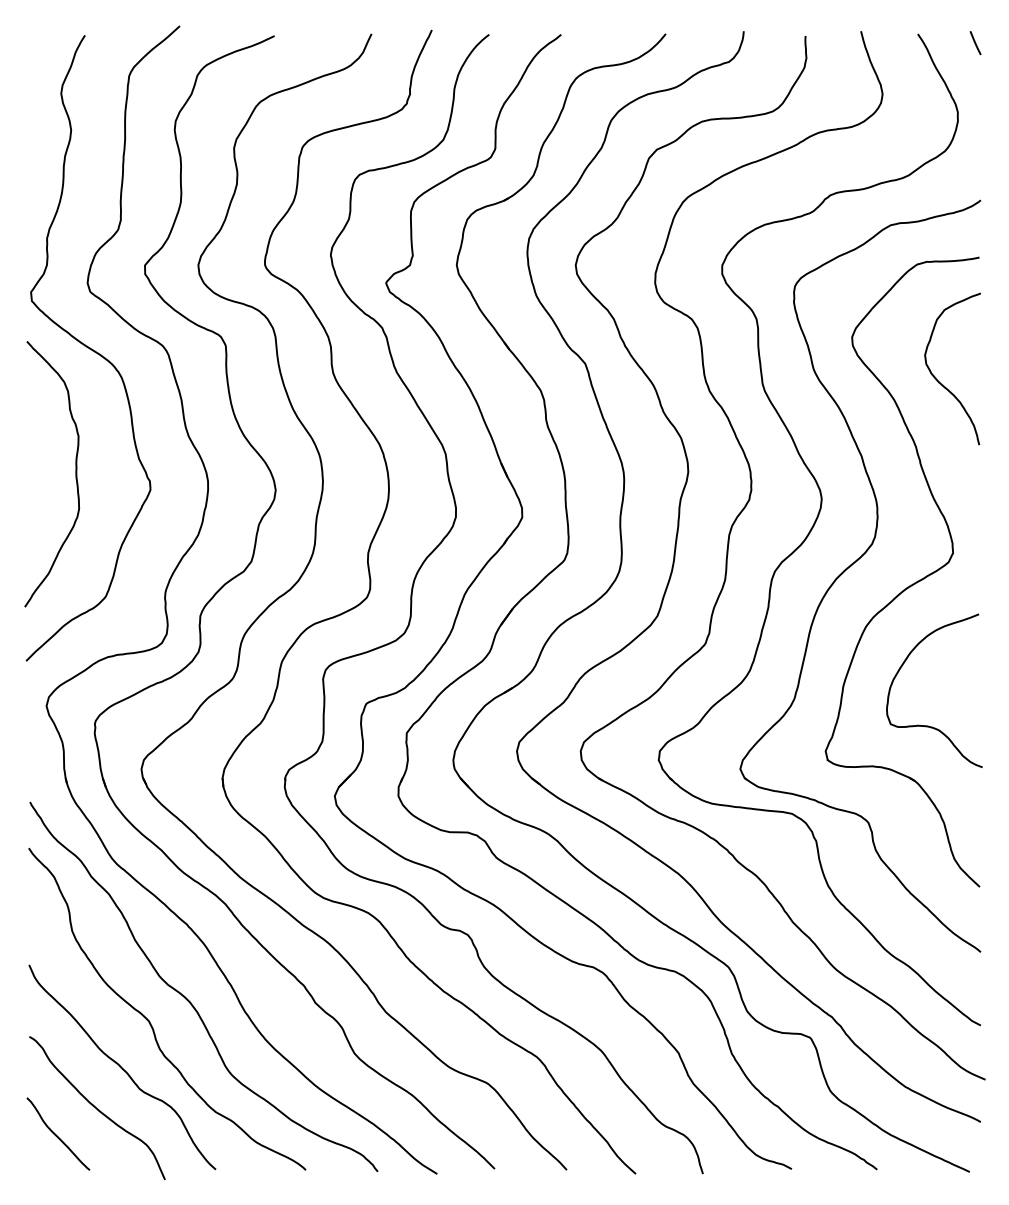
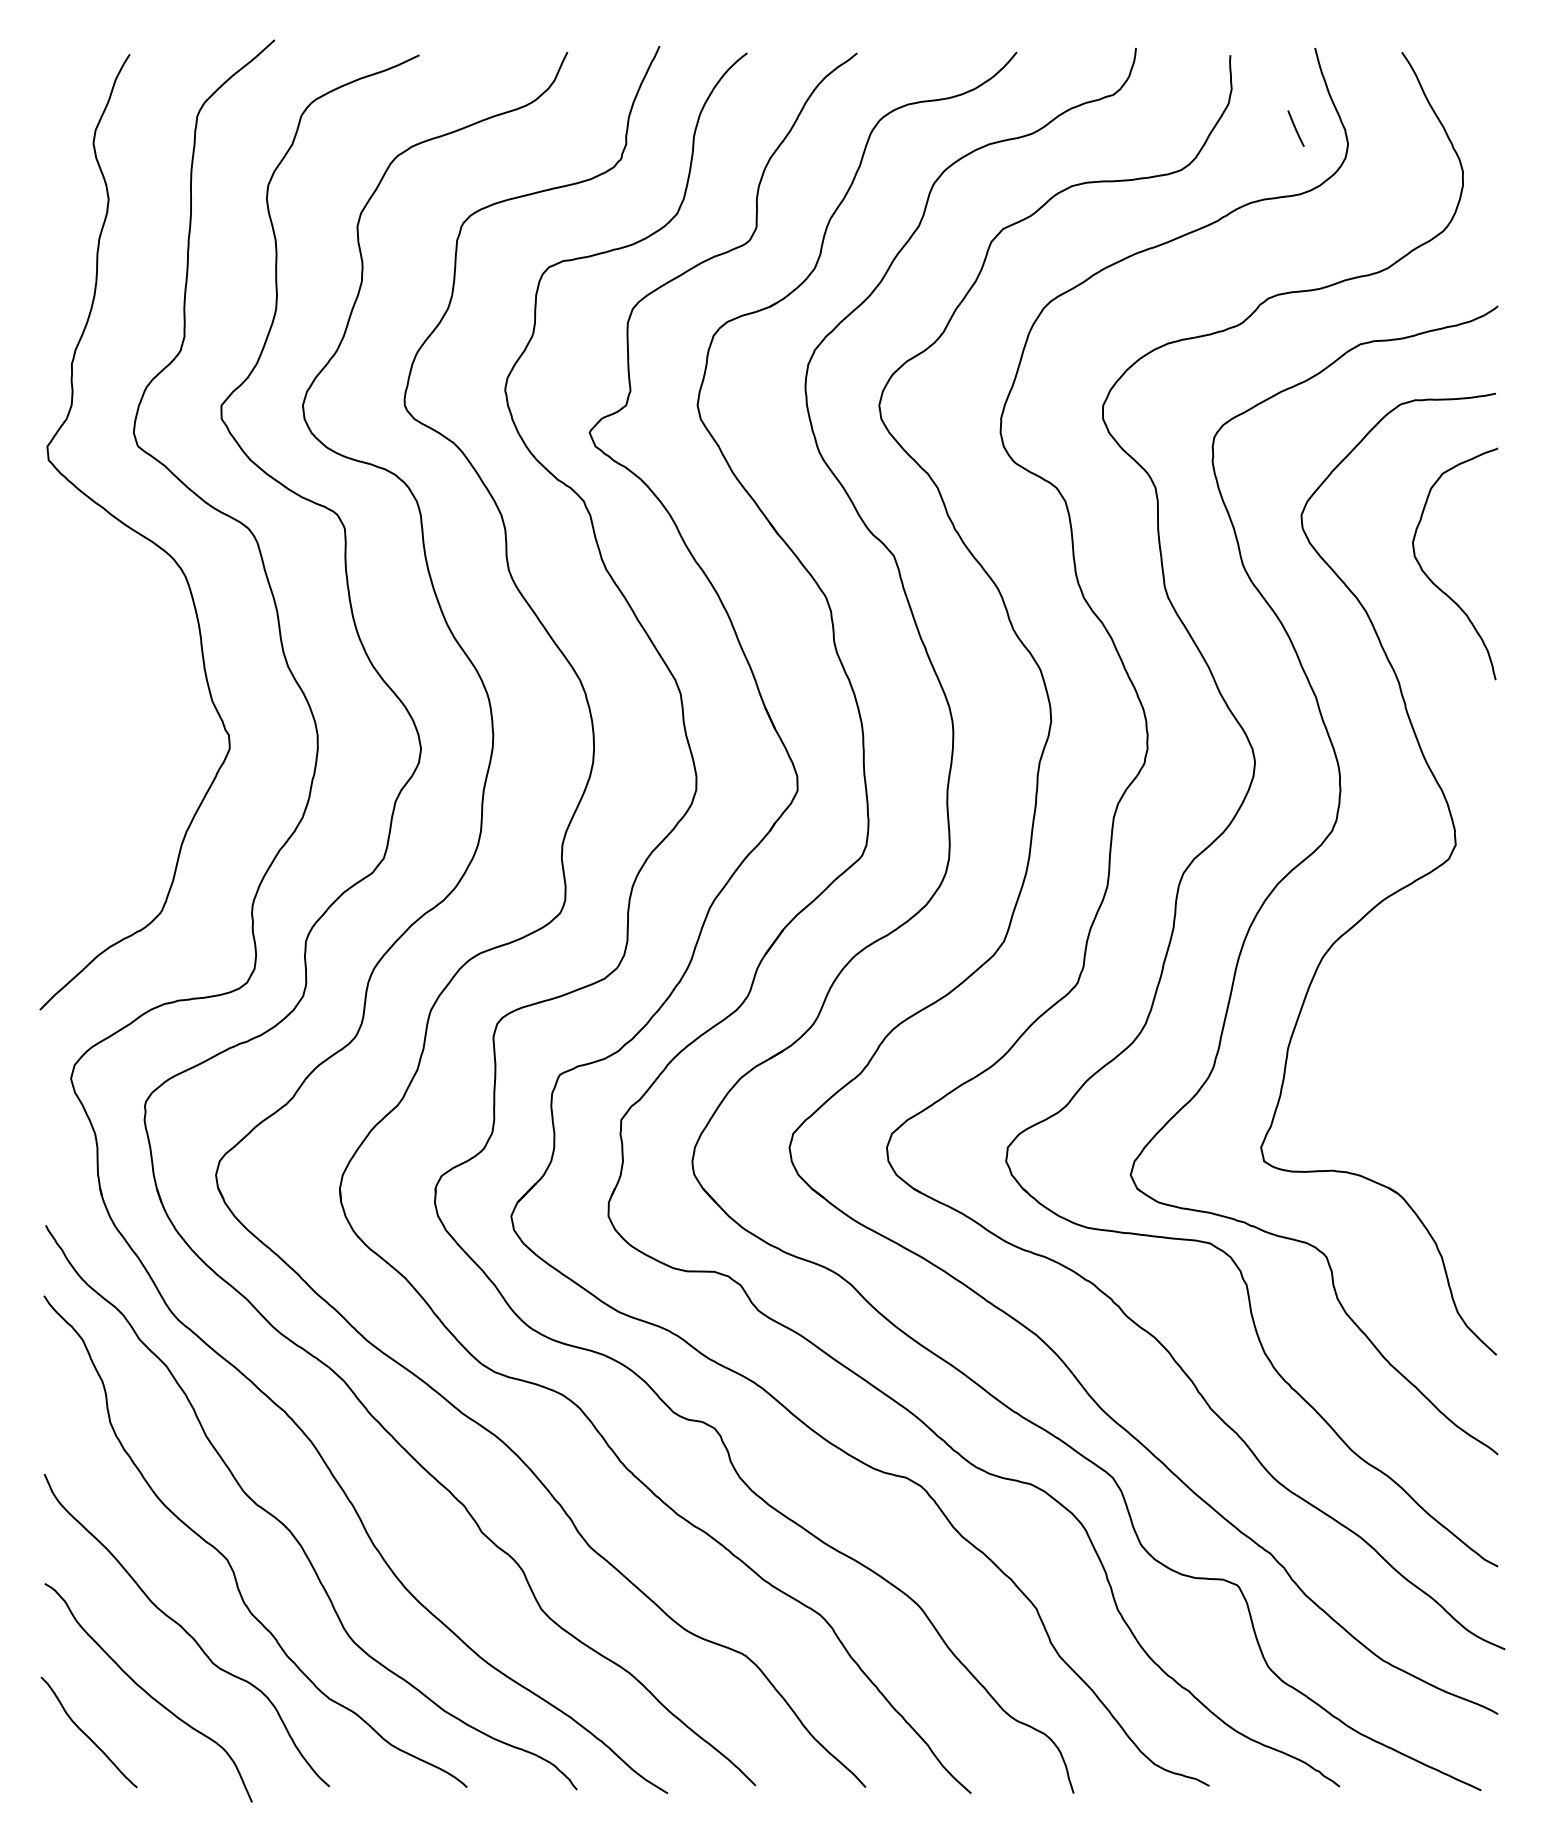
line: (975, 43) -> (1295, 129), moved
curve: (75, 474) -> (115, 724), removed
curve: (928, 725) -> (1418, 1108), removed

